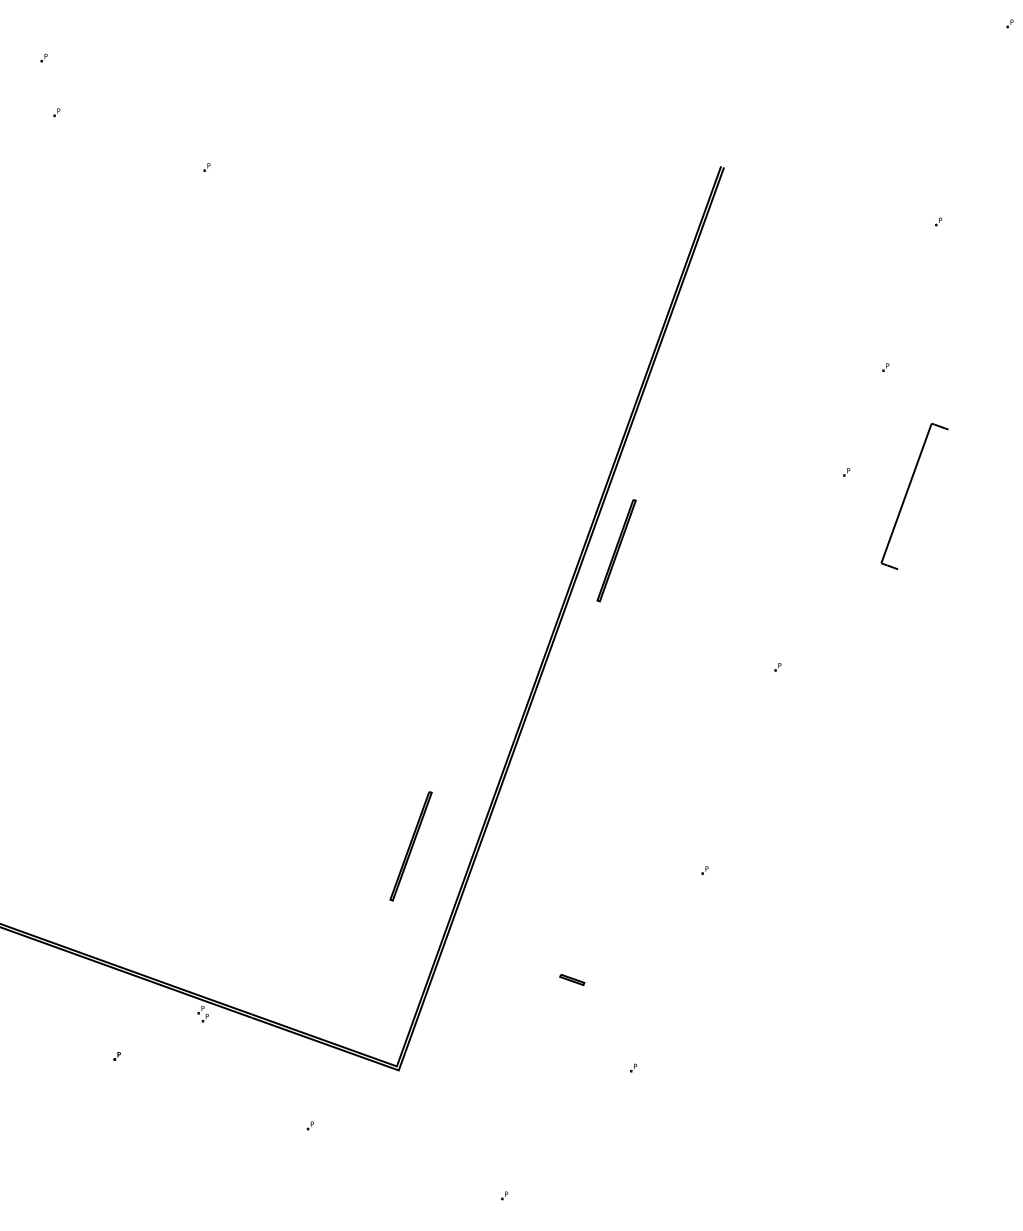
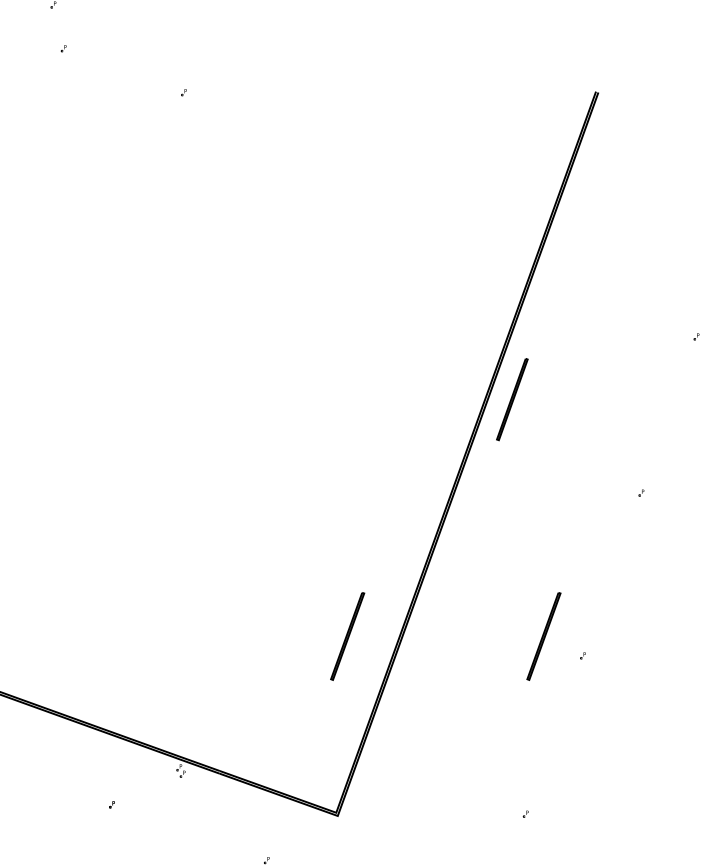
part: (655, 846) -> (543, 636), added
part: (572, 980) -> (476, 743), removed

